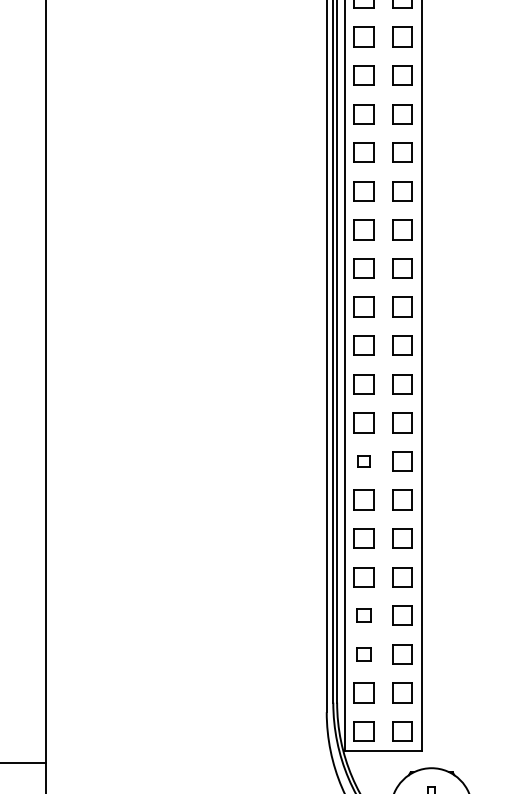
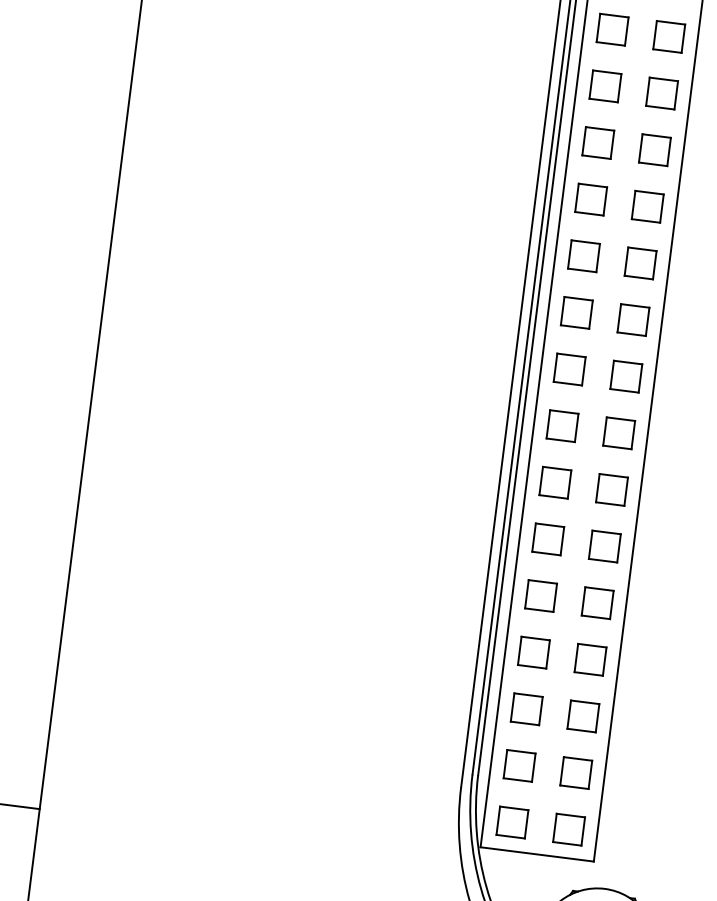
part: (363, 461) -> (561, 426), size x1.67
part: (363, 615) -> (533, 652), size x1.43
part: (363, 654) -> (525, 709), size x1.43

